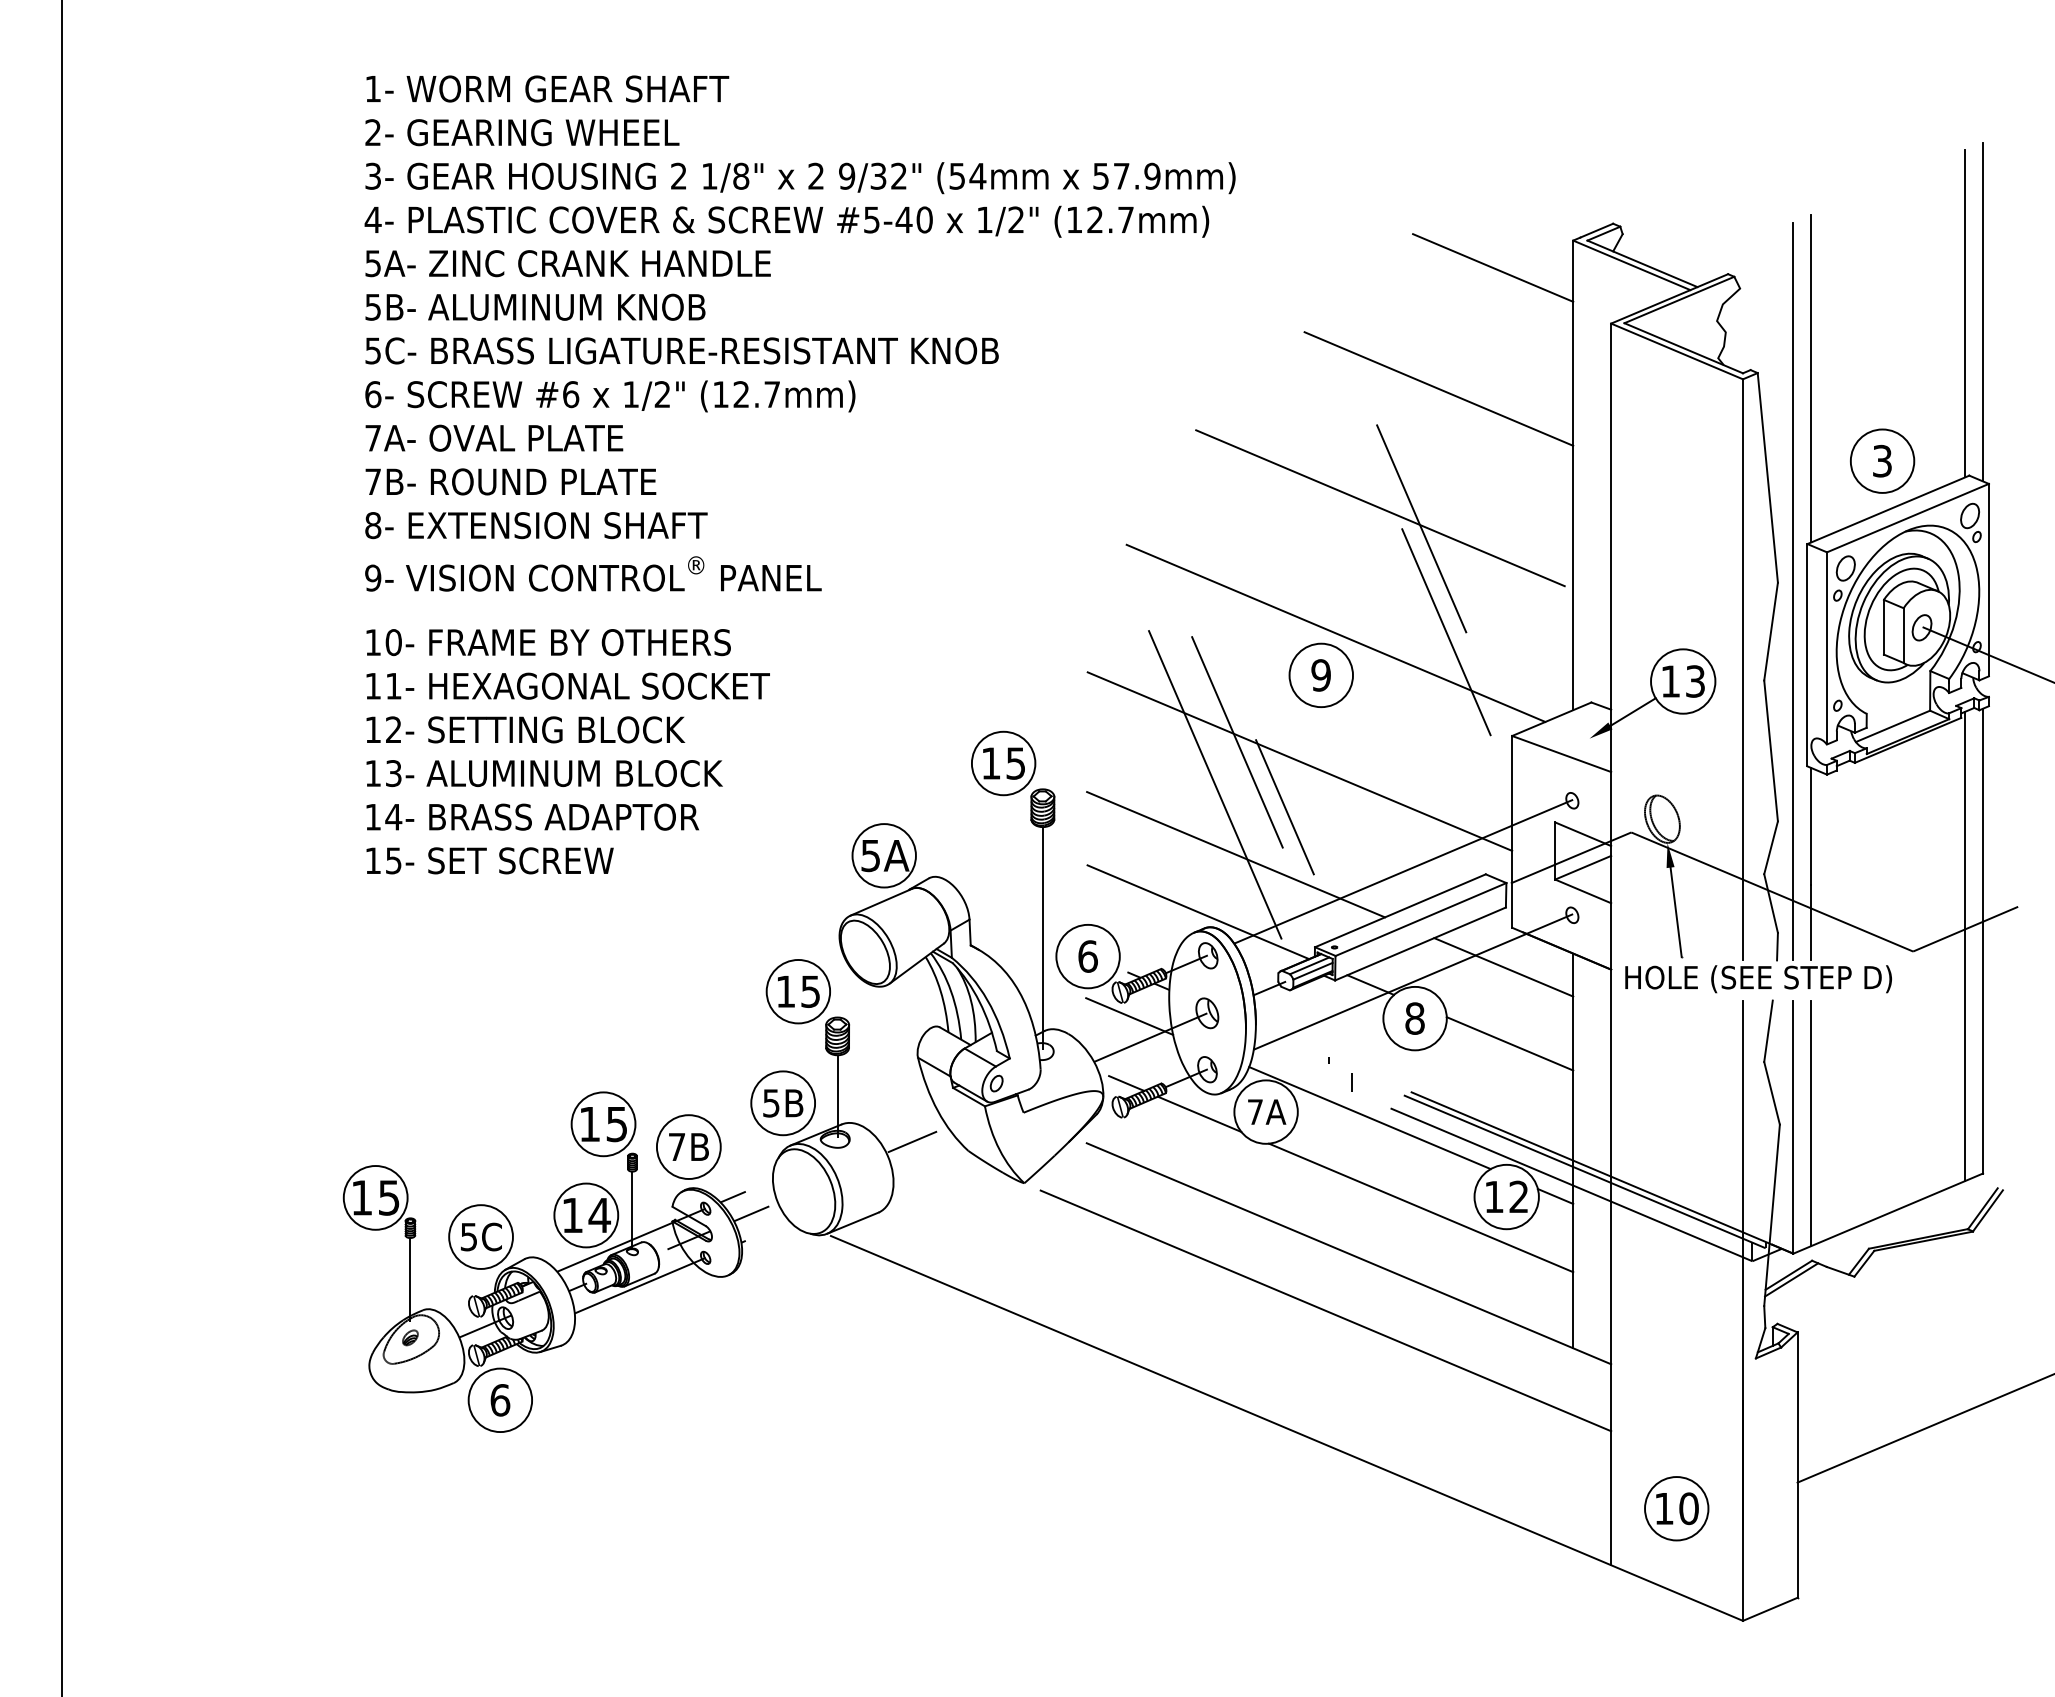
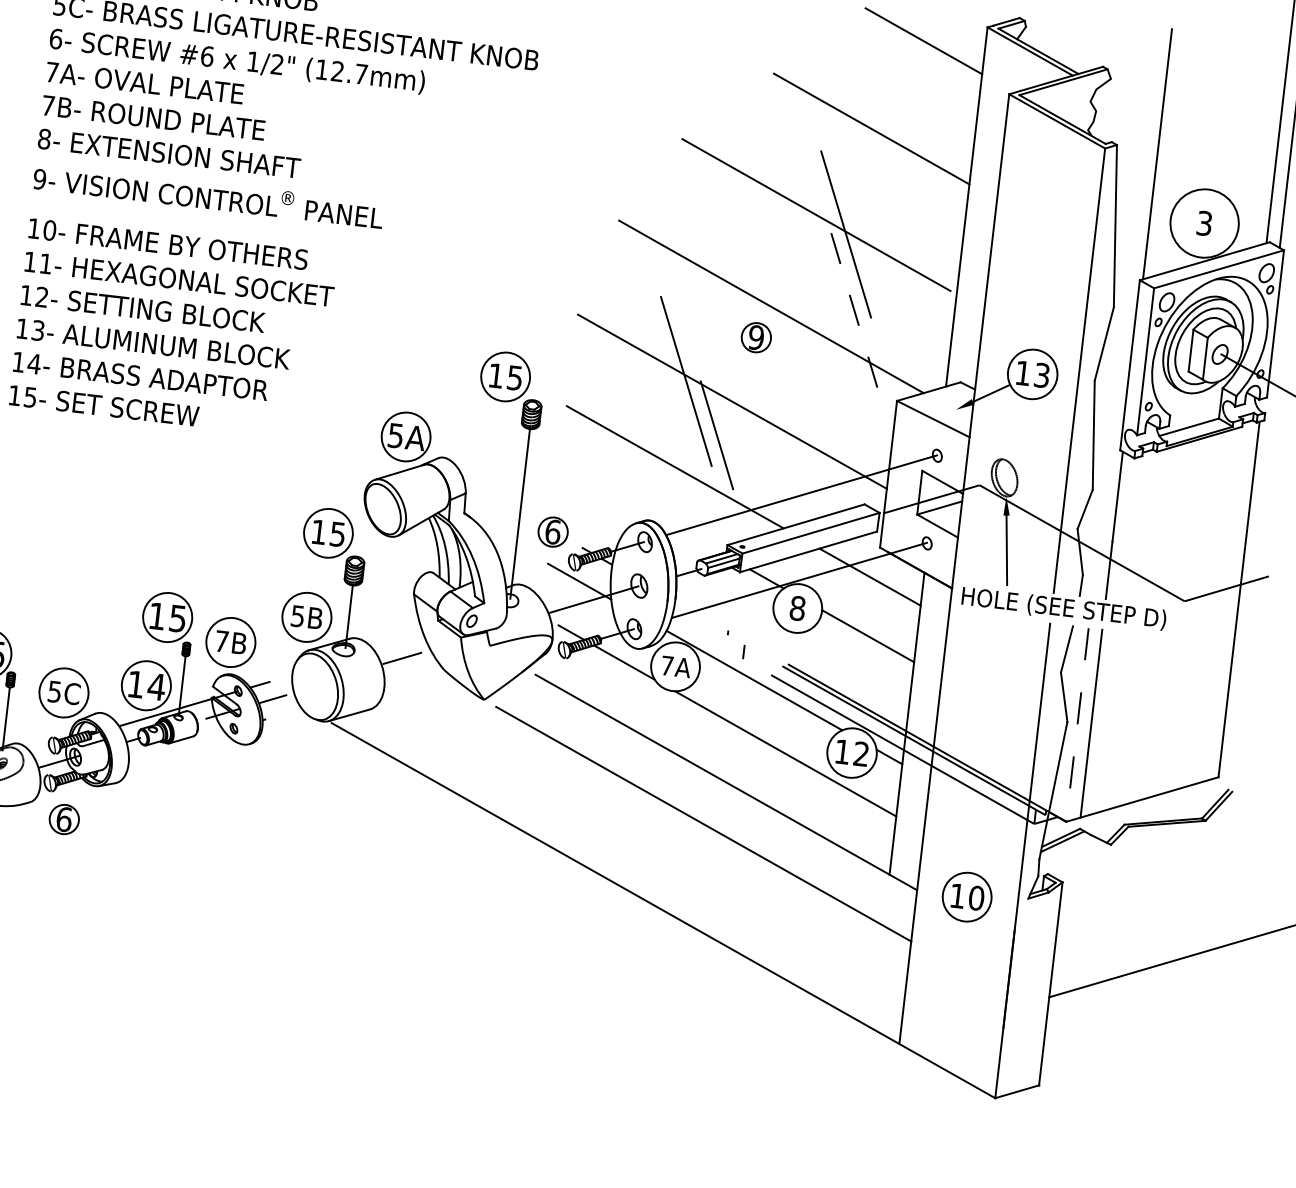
circle: (1882, 460) -> (1204, 222), size x1.4
line: (1793, 591) -> (1125, 315), removed
line: (1446, 632) -> (855, 315), solid -> dashed
circle: (1321, 675) -> (756, 337), size x0.6
line: (1215, 784) -> (665, 411), removed
line: (1198, 912) -> (641, 508), removed
line: (1965, 946) -> (1225, 602), removed
circle: (1087, 956) -> (552, 532), size x0.6
line: (1793, 1127) -> (1077, 725), solid -> dashed
line: (639, 1285) -> (180, 744), removed
circle: (500, 1400) -> (64, 819), size x0.6
part: (1676, 1508) -> (967, 896), moved

